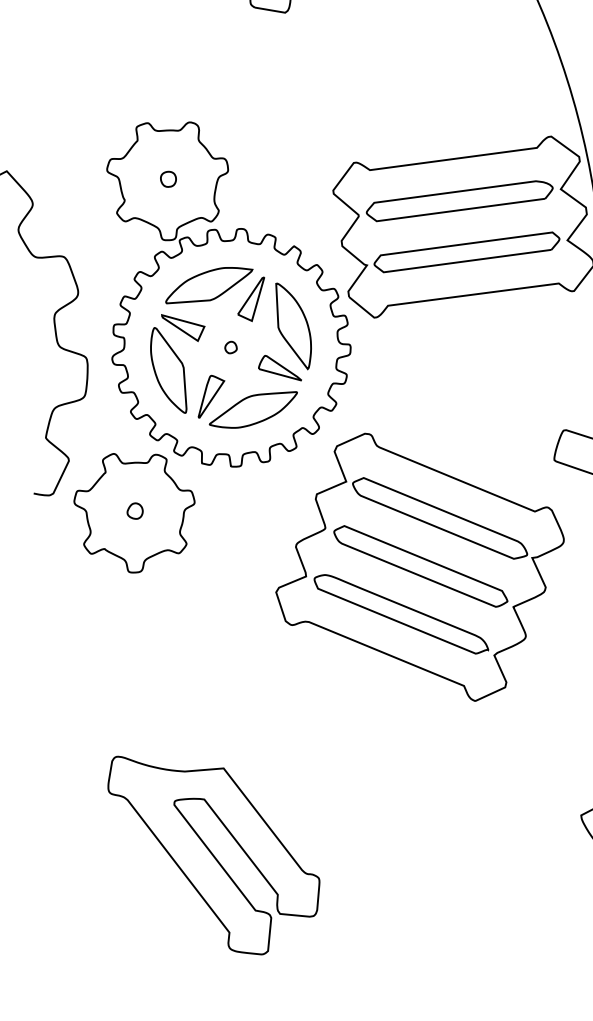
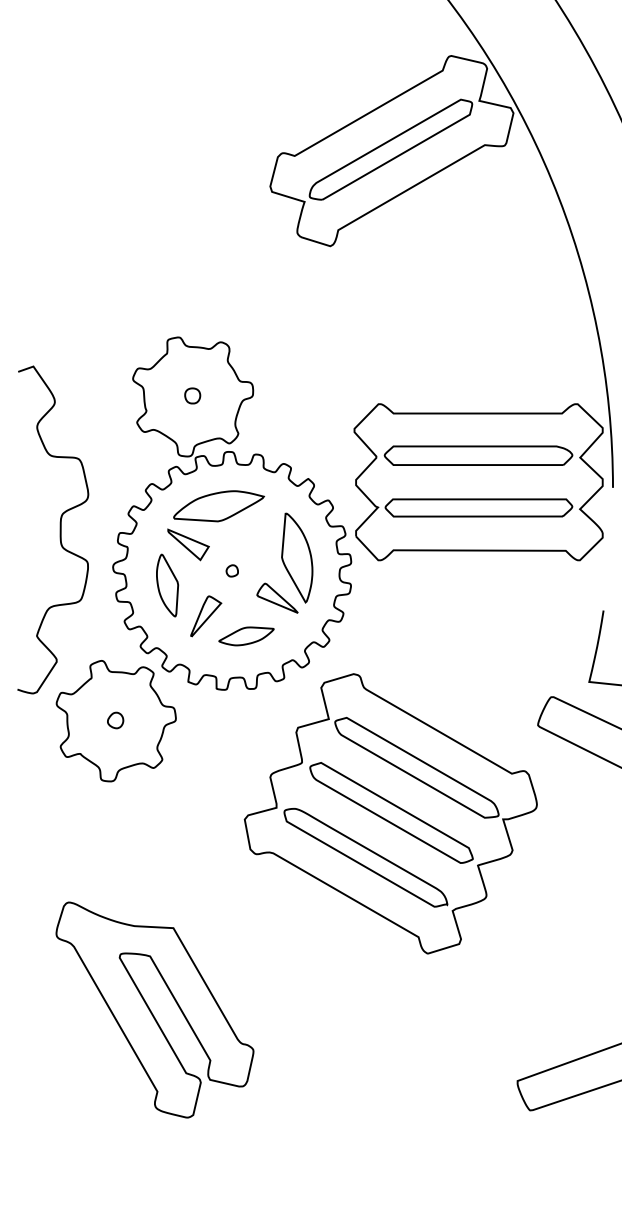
part: (252, 299) -> (259, 526), removed
part: (168, 370) -> (167, 585), size x0.7
part: (253, 410) -> (246, 636), size x0.6
part: (215, 851) -> (154, 1009), moved

